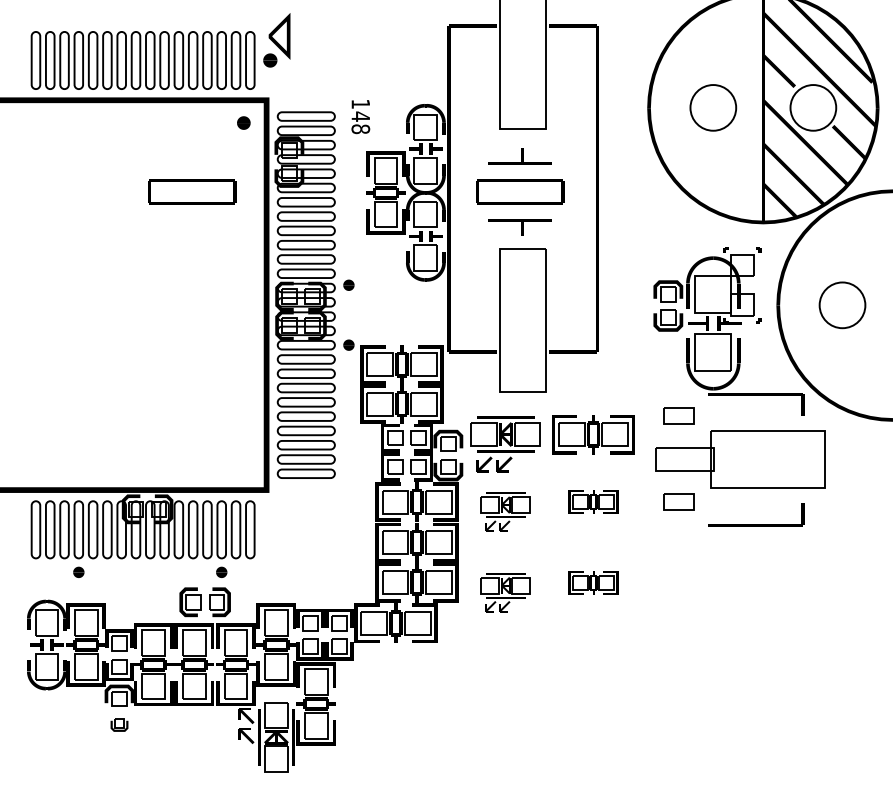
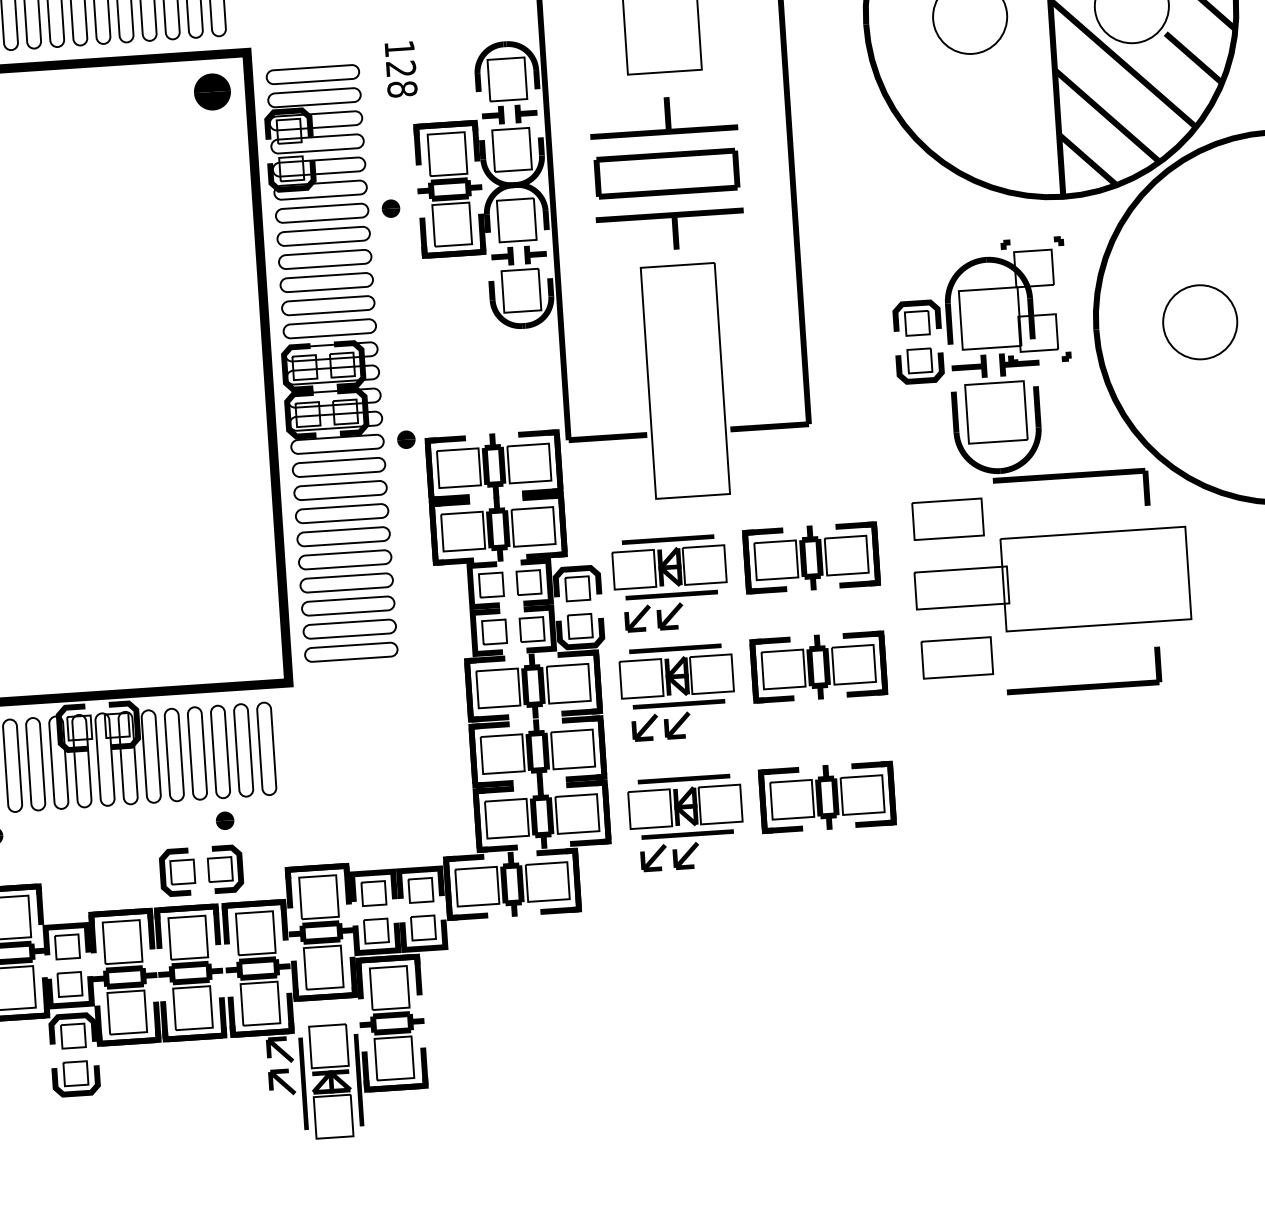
text: (360, 116) -> (400, 68), 148 -> 128
part: (243, 122) -> (211, 90), size x1.67
part: (520, 156) -> (663, 116), size x1.43
part: (192, 191) -> (136, 208), removed
part: (520, 227) -> (671, 231), size x1.43
part: (348, 284) -> (390, 207), moved
part: (679, 416) -> (948, 519), size x1.43
part: (593, 501) -> (818, 666), size x1.67
part: (679, 502) -> (957, 658), size x1.43
part: (505, 511) -> (677, 691), size x1.43
part: (593, 582) -> (827, 797), size x1.67
part: (505, 592) -> (686, 822), size x1.43
part: (119, 725) -> (76, 1079), size x1.67

